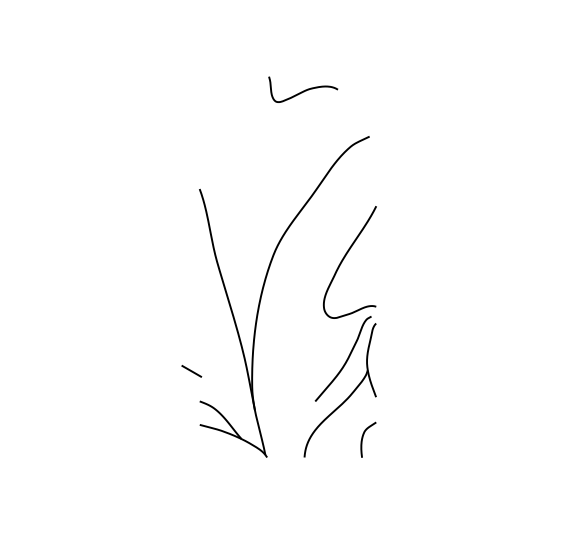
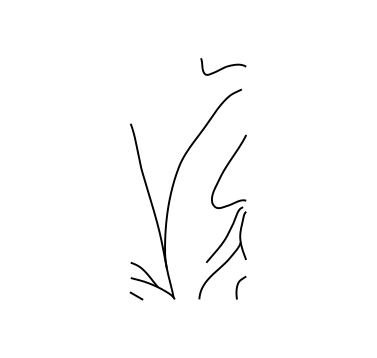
curve: (304, 89) -> (224, 66), moved
line: (191, 370) -> (136, 295), moved

